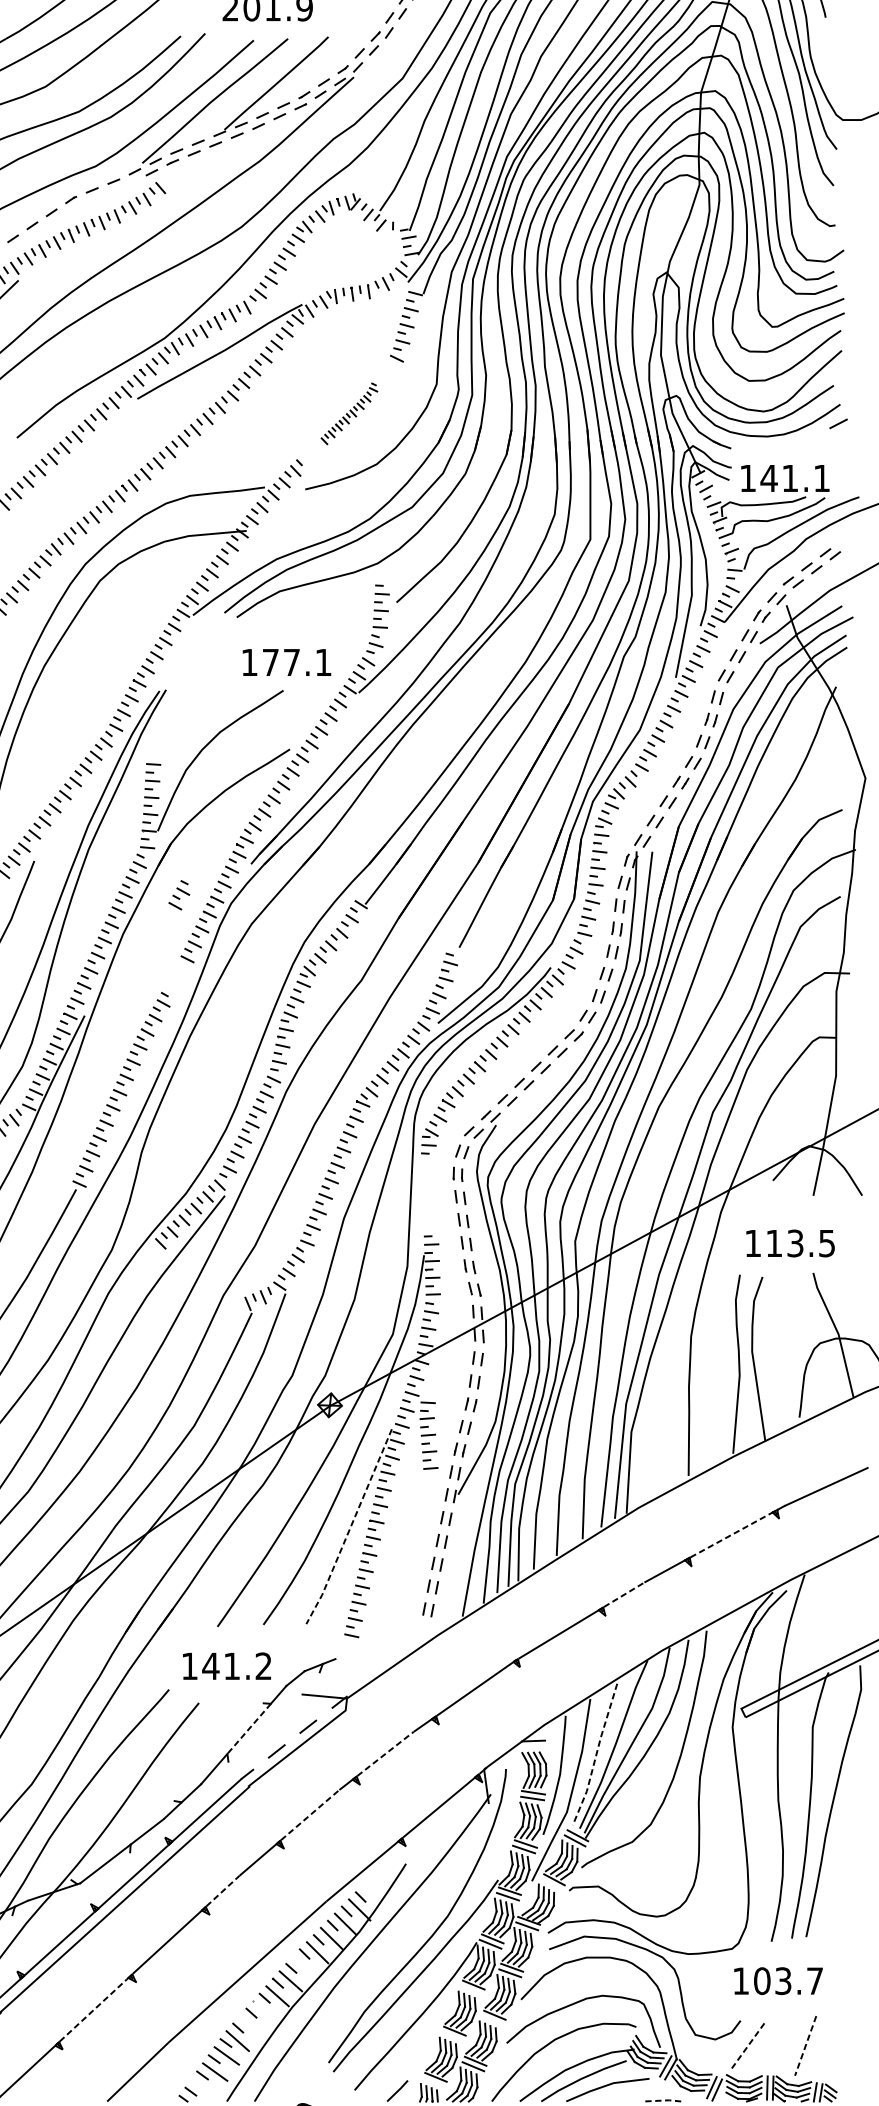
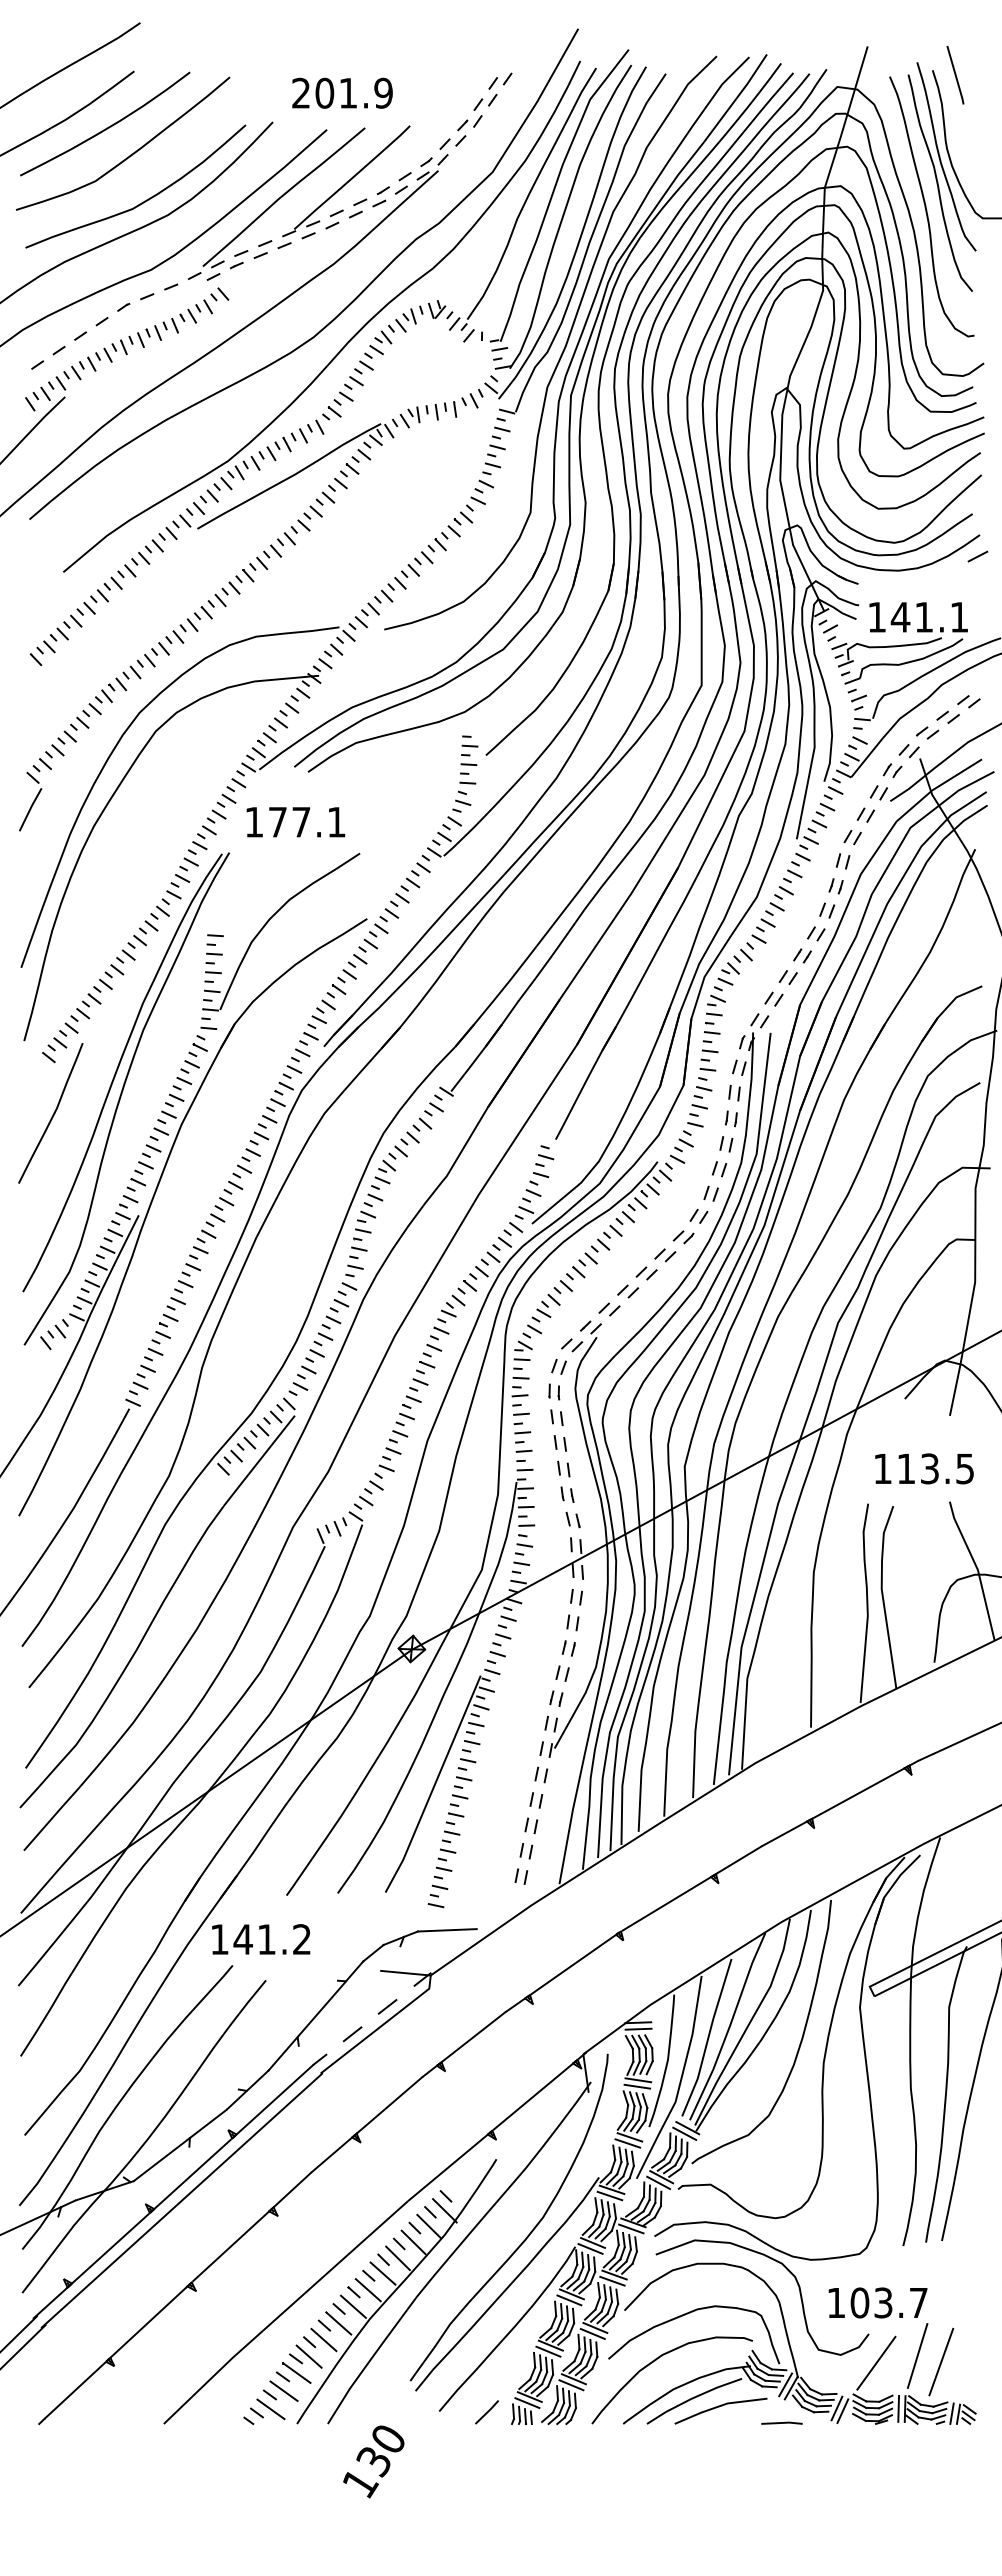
part: (349, 413) -> (433, 545), size x1.67
text: (286, 662) -> (295, 822), moved
part: (179, 895) -> (240, 1173), moved
part: (428, 1435) -> (521, 1414), moved
line: (350, 1527) -> (434, 1785), dashed -> solid
line: (735, 1532) -> (863, 1790), dashed -> solid
line: (624, 1594) -> (739, 1859), dashed -> solid
line: (361, 1658) -> (446, 1930), added
text: (227, 1666) -> (261, 1939), moved
line: (249, 1728) -> (322, 2008), dashed -> solid
line: (533, 1746) -> (638, 2028), added
line: (385, 1754) -> (473, 2037), dashed -> solid
line: (596, 1755) -> (708, 2038), dashed -> solid
line: (309, 1815) -> (389, 2105), dashed -> solid
line: (551, 1884) -> (658, 2182), added
line: (223, 1890) -> (293, 2189), dashed -> solid
line: (303, 1966) -> (382, 2273), added
text: (778, 1980) -> (877, 2302), moved
line: (471, 1990) -> (569, 2300), added
line: (93, 2010) -> (148, 2322), dashed -> solid
line: (264, 2011) -> (338, 2323), added
line: (492, 2020) -> (592, 2333), added
line: (250, 2025) -> (323, 2339), added
line: (452, 2036) -> (548, 2351), added
line: (784, 2040) -> (917, 2355), added
line: (805, 2046) -> (941, 2362), dashed -> solid
line: (747, 2047) -> (876, 2363), dashed -> solid
line: (433, 2083) -> (527, 2403), added
line: (203, 2088) -> (270, 2409), added
line: (663, 2100) -> (782, 2422), dashed -> solid

